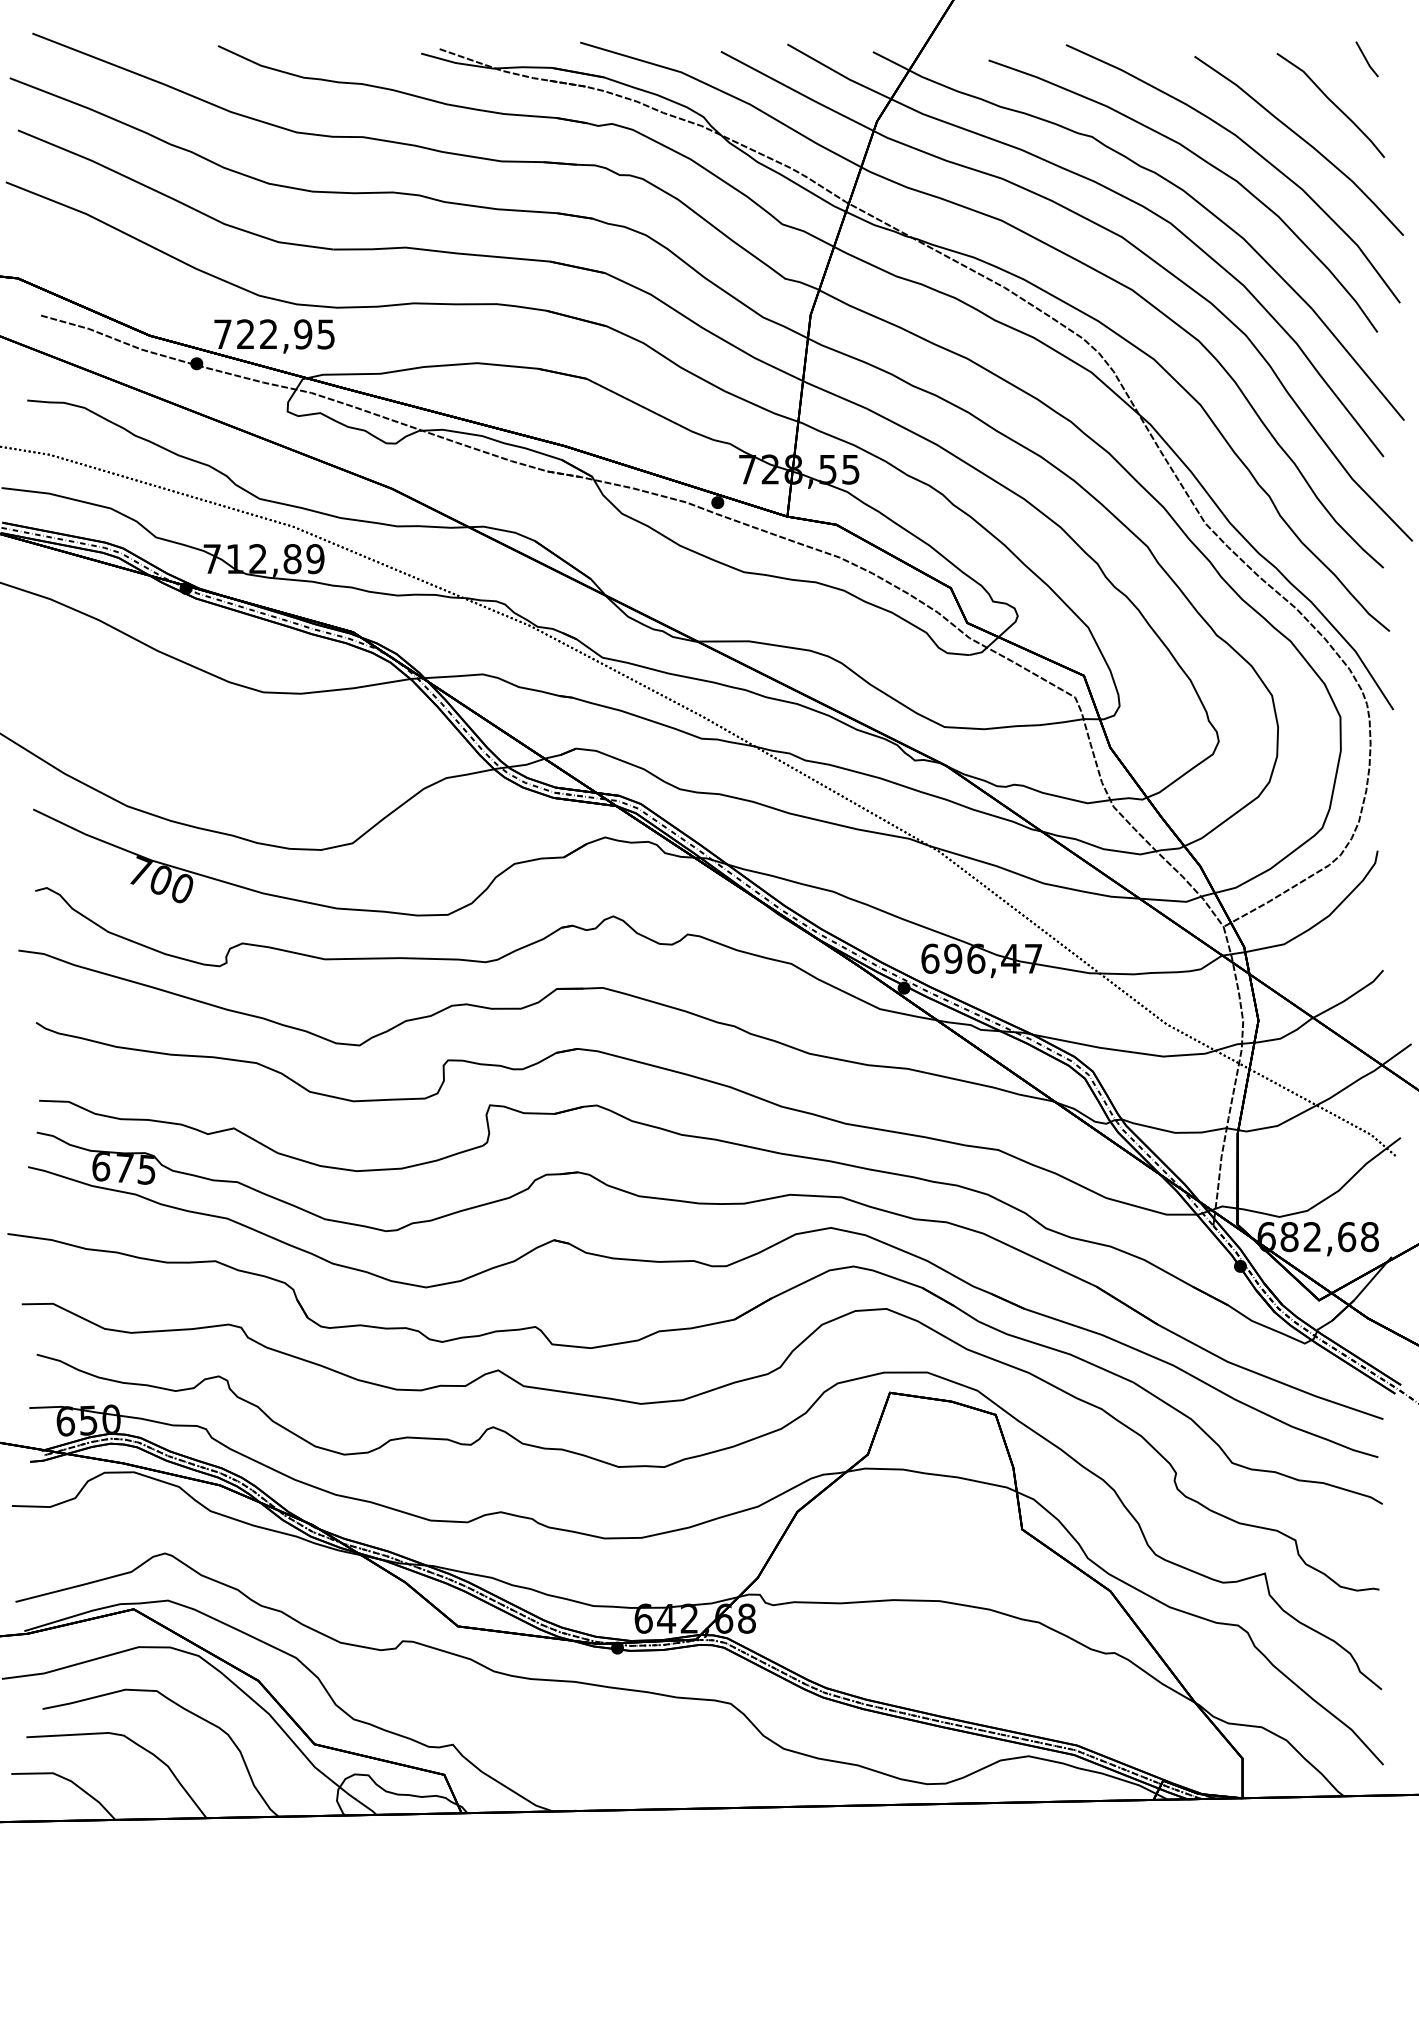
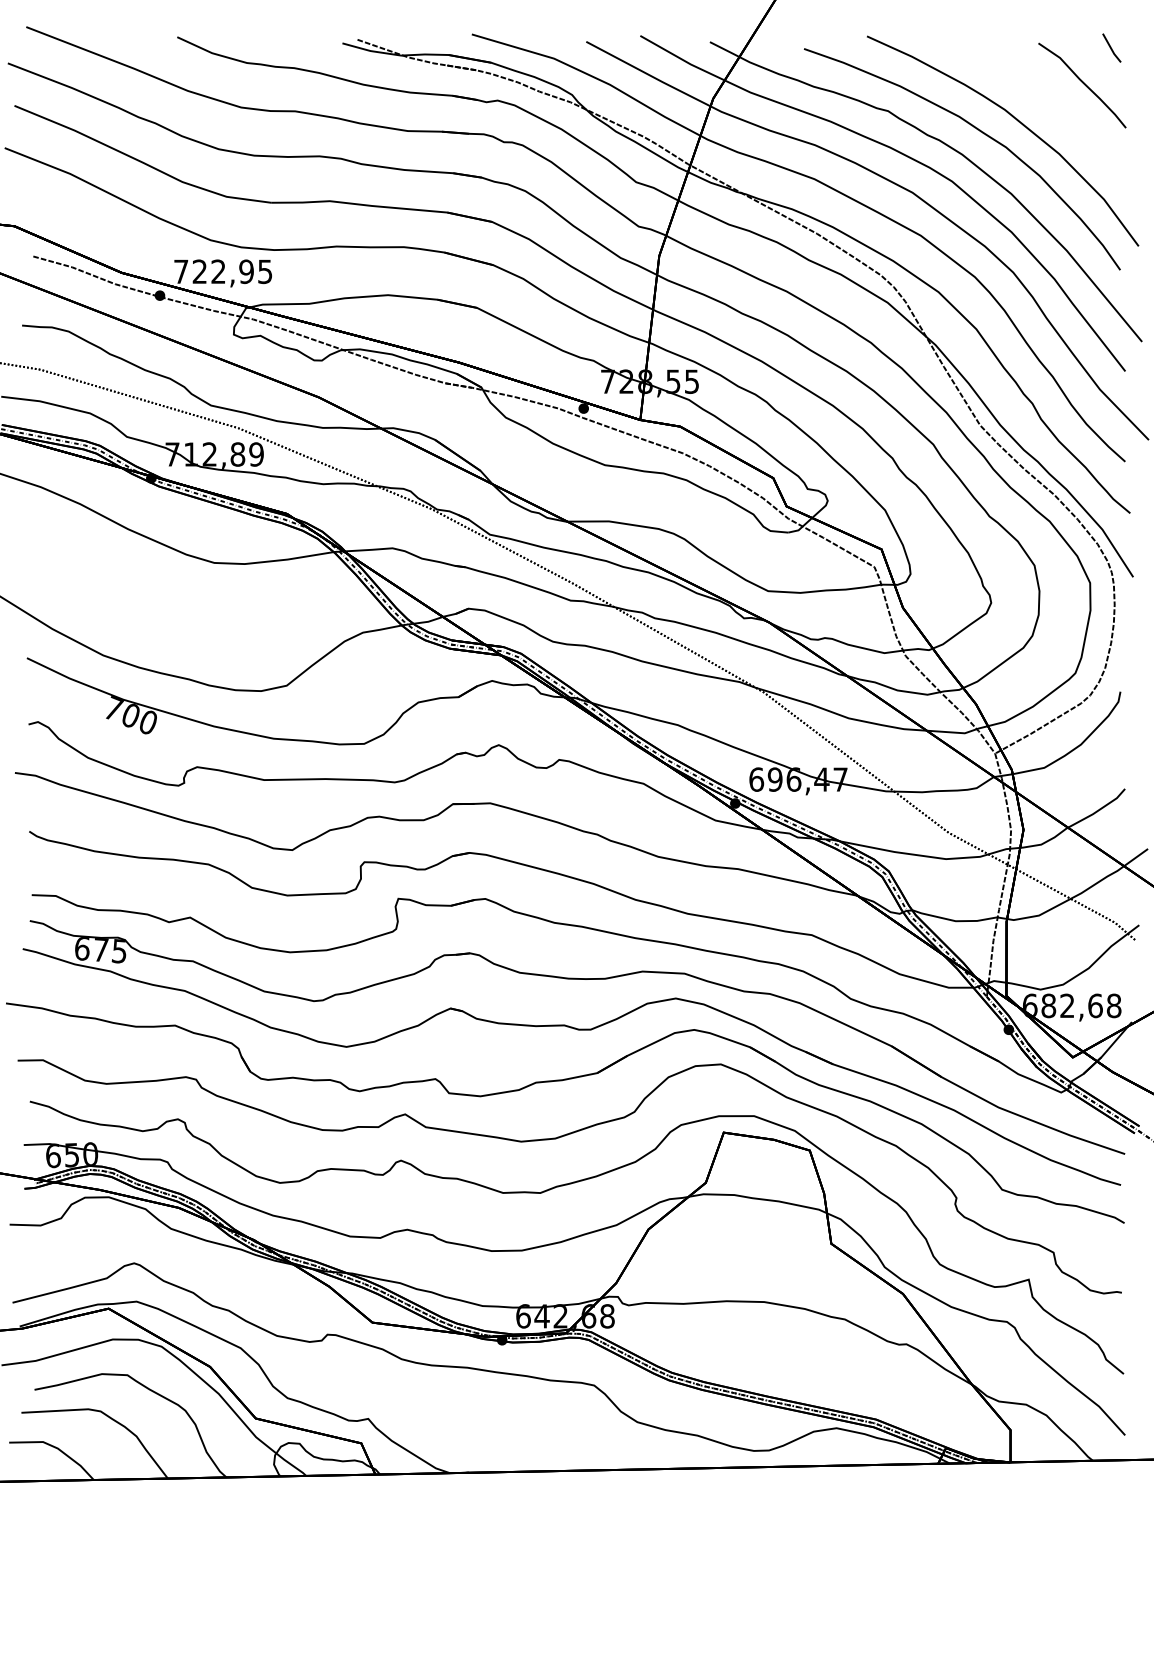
curve: (1302, 141) -> (1059, 114), removed

